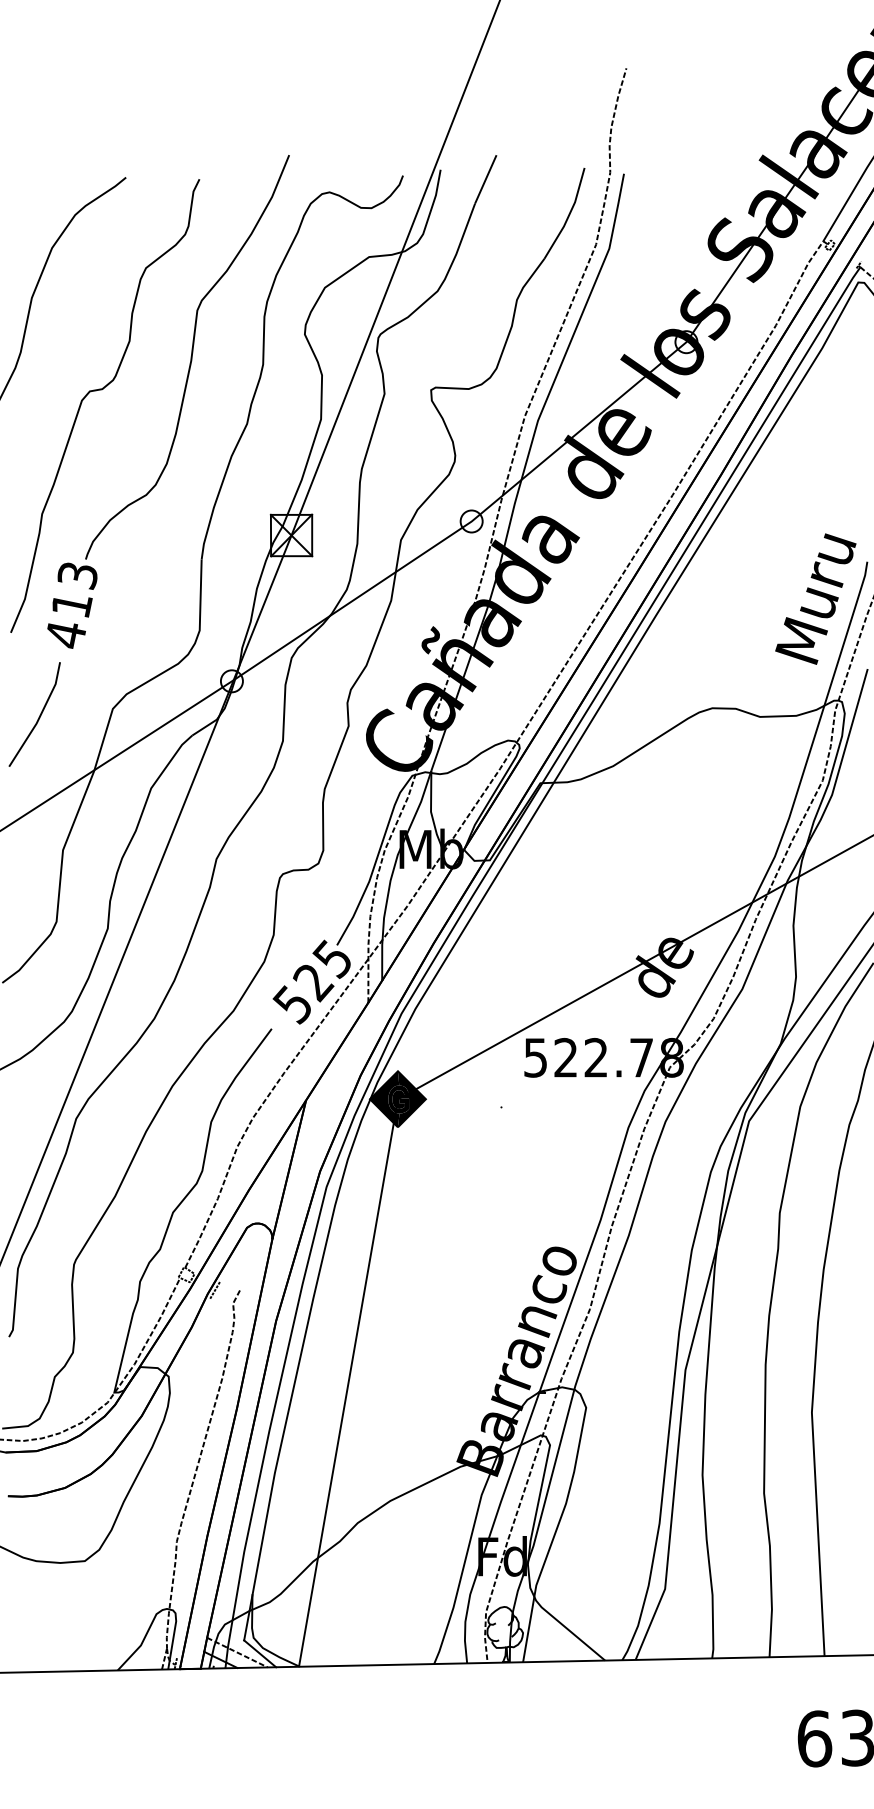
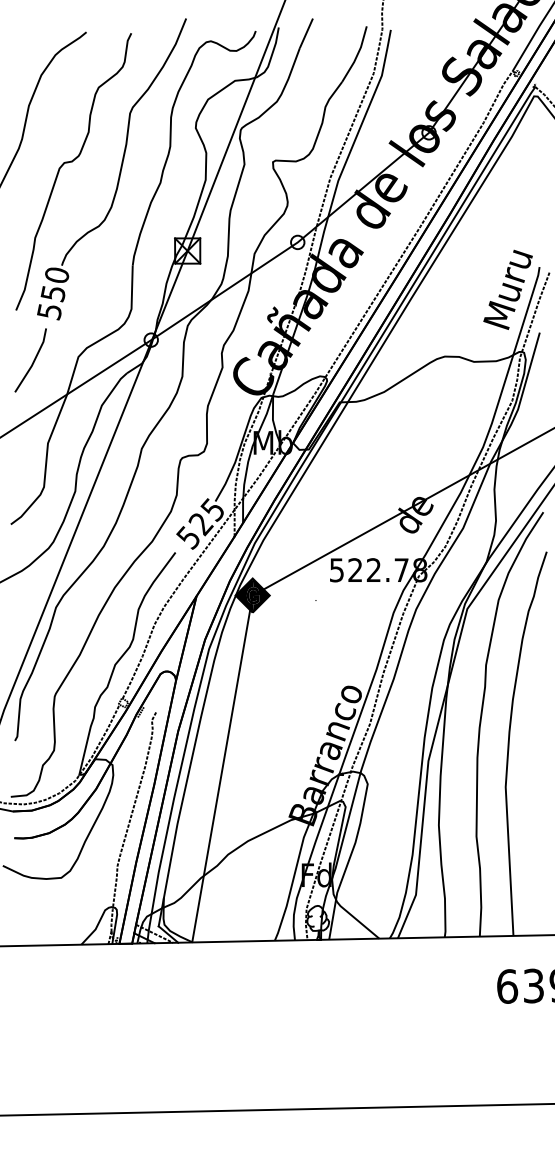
text: (72, 605) -> (53, 293), 413 -> 550

